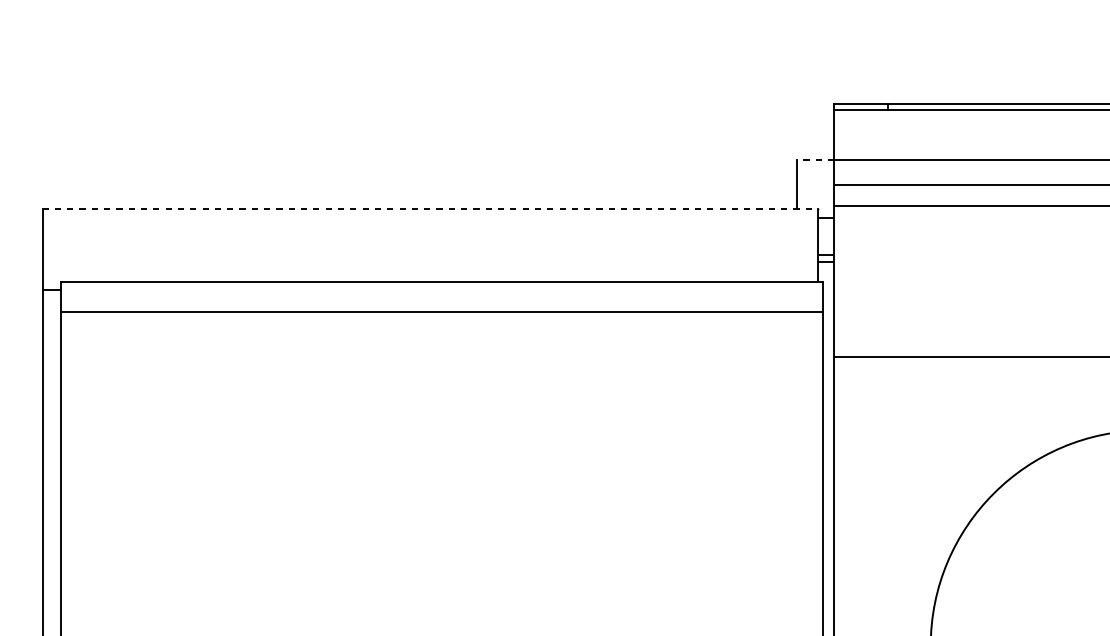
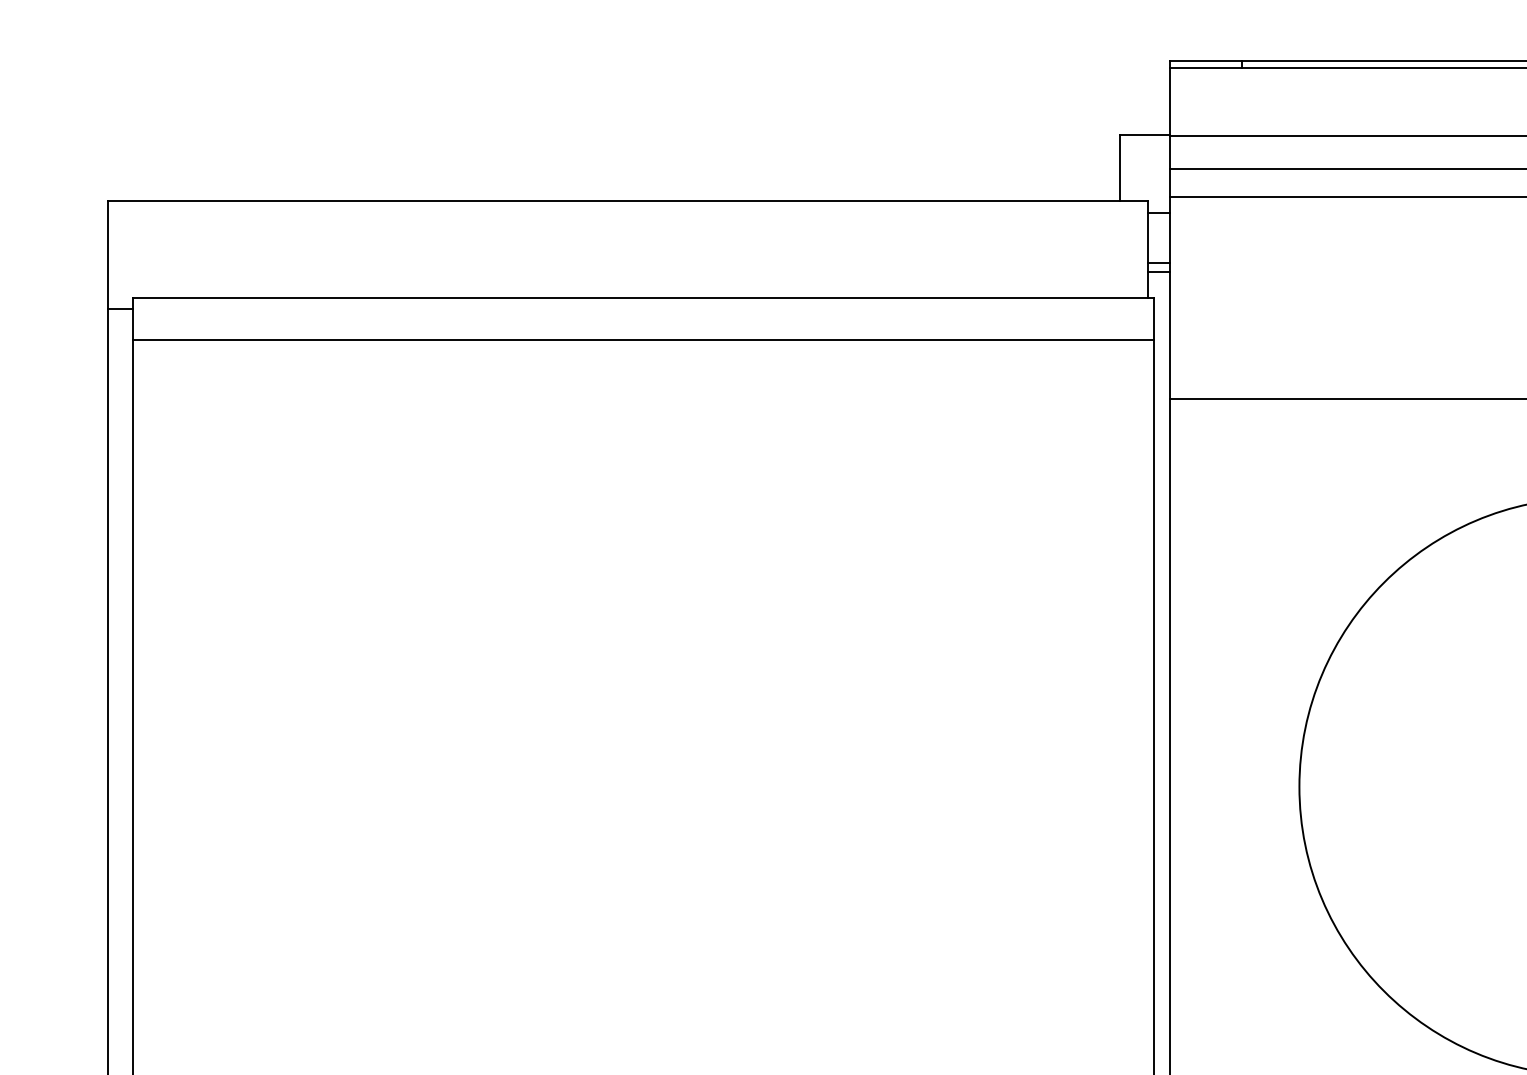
line: (815, 159) -> (1145, 134), dashed -> solid
line: (430, 209) -> (628, 201), dashed -> solid

